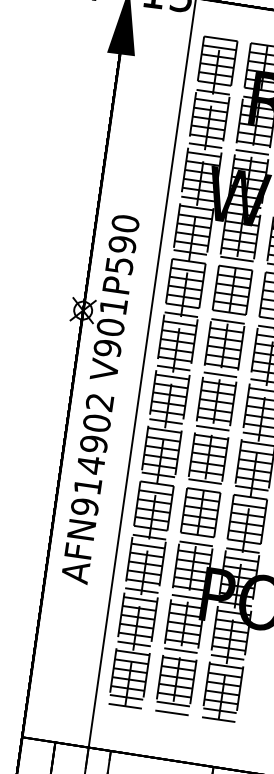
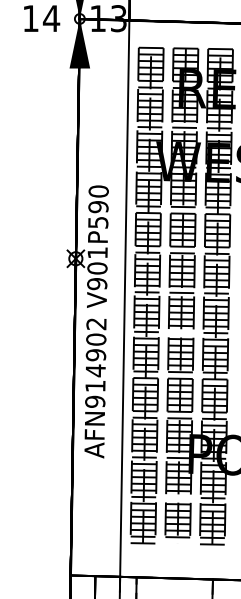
line: (211, 428) -> (180, 332), removed
line: (181, 650) -> (178, 497), removed
line: (171, 712) -> (177, 543), removed

